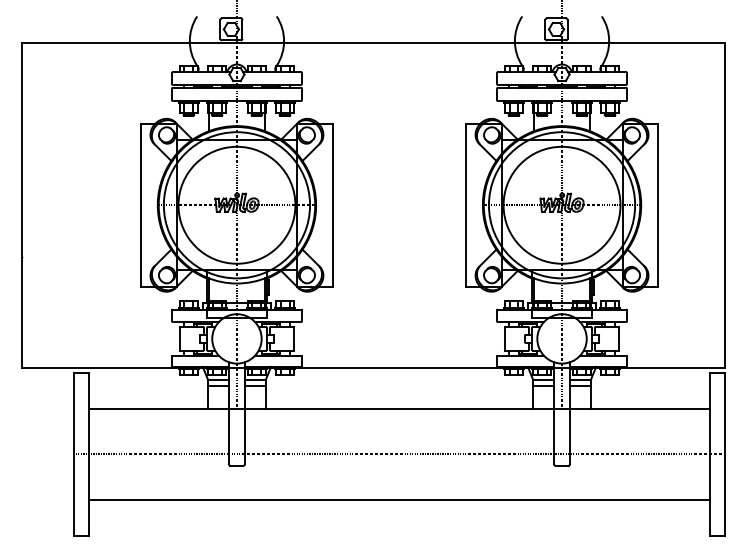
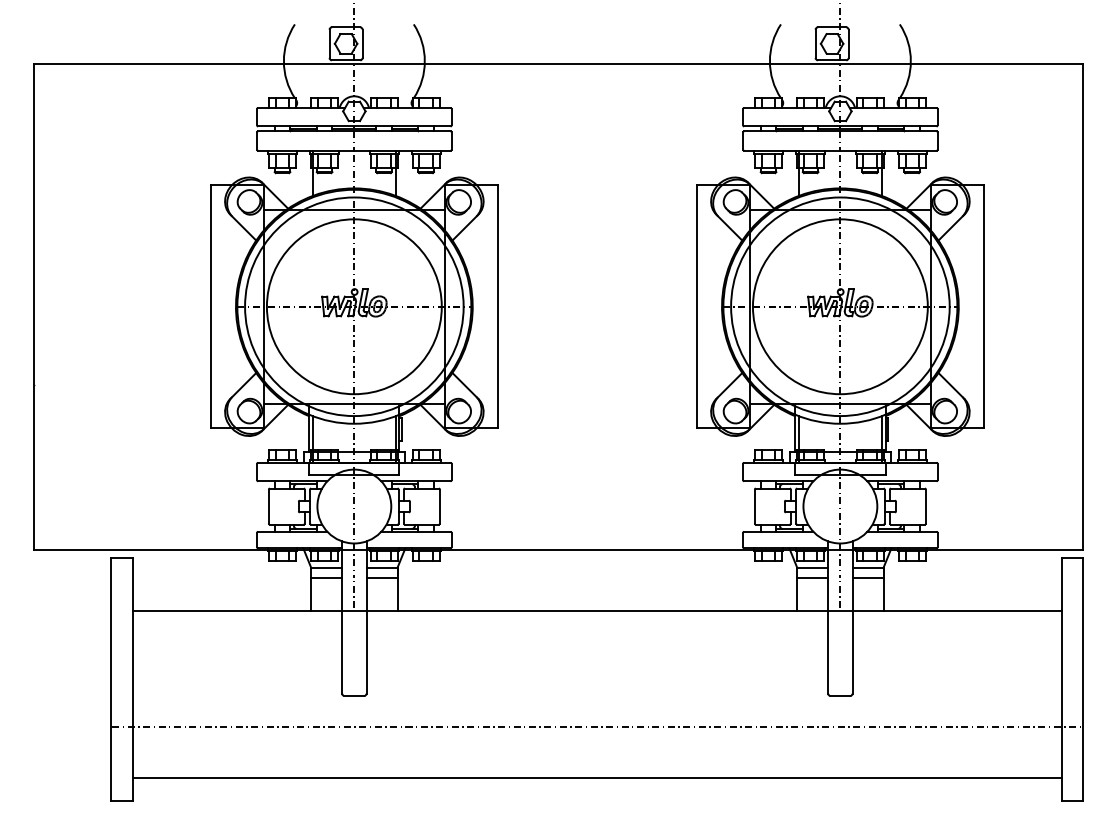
line: (399, 454) -> (597, 727), moved
line: (399, 499) -> (597, 778), moved

